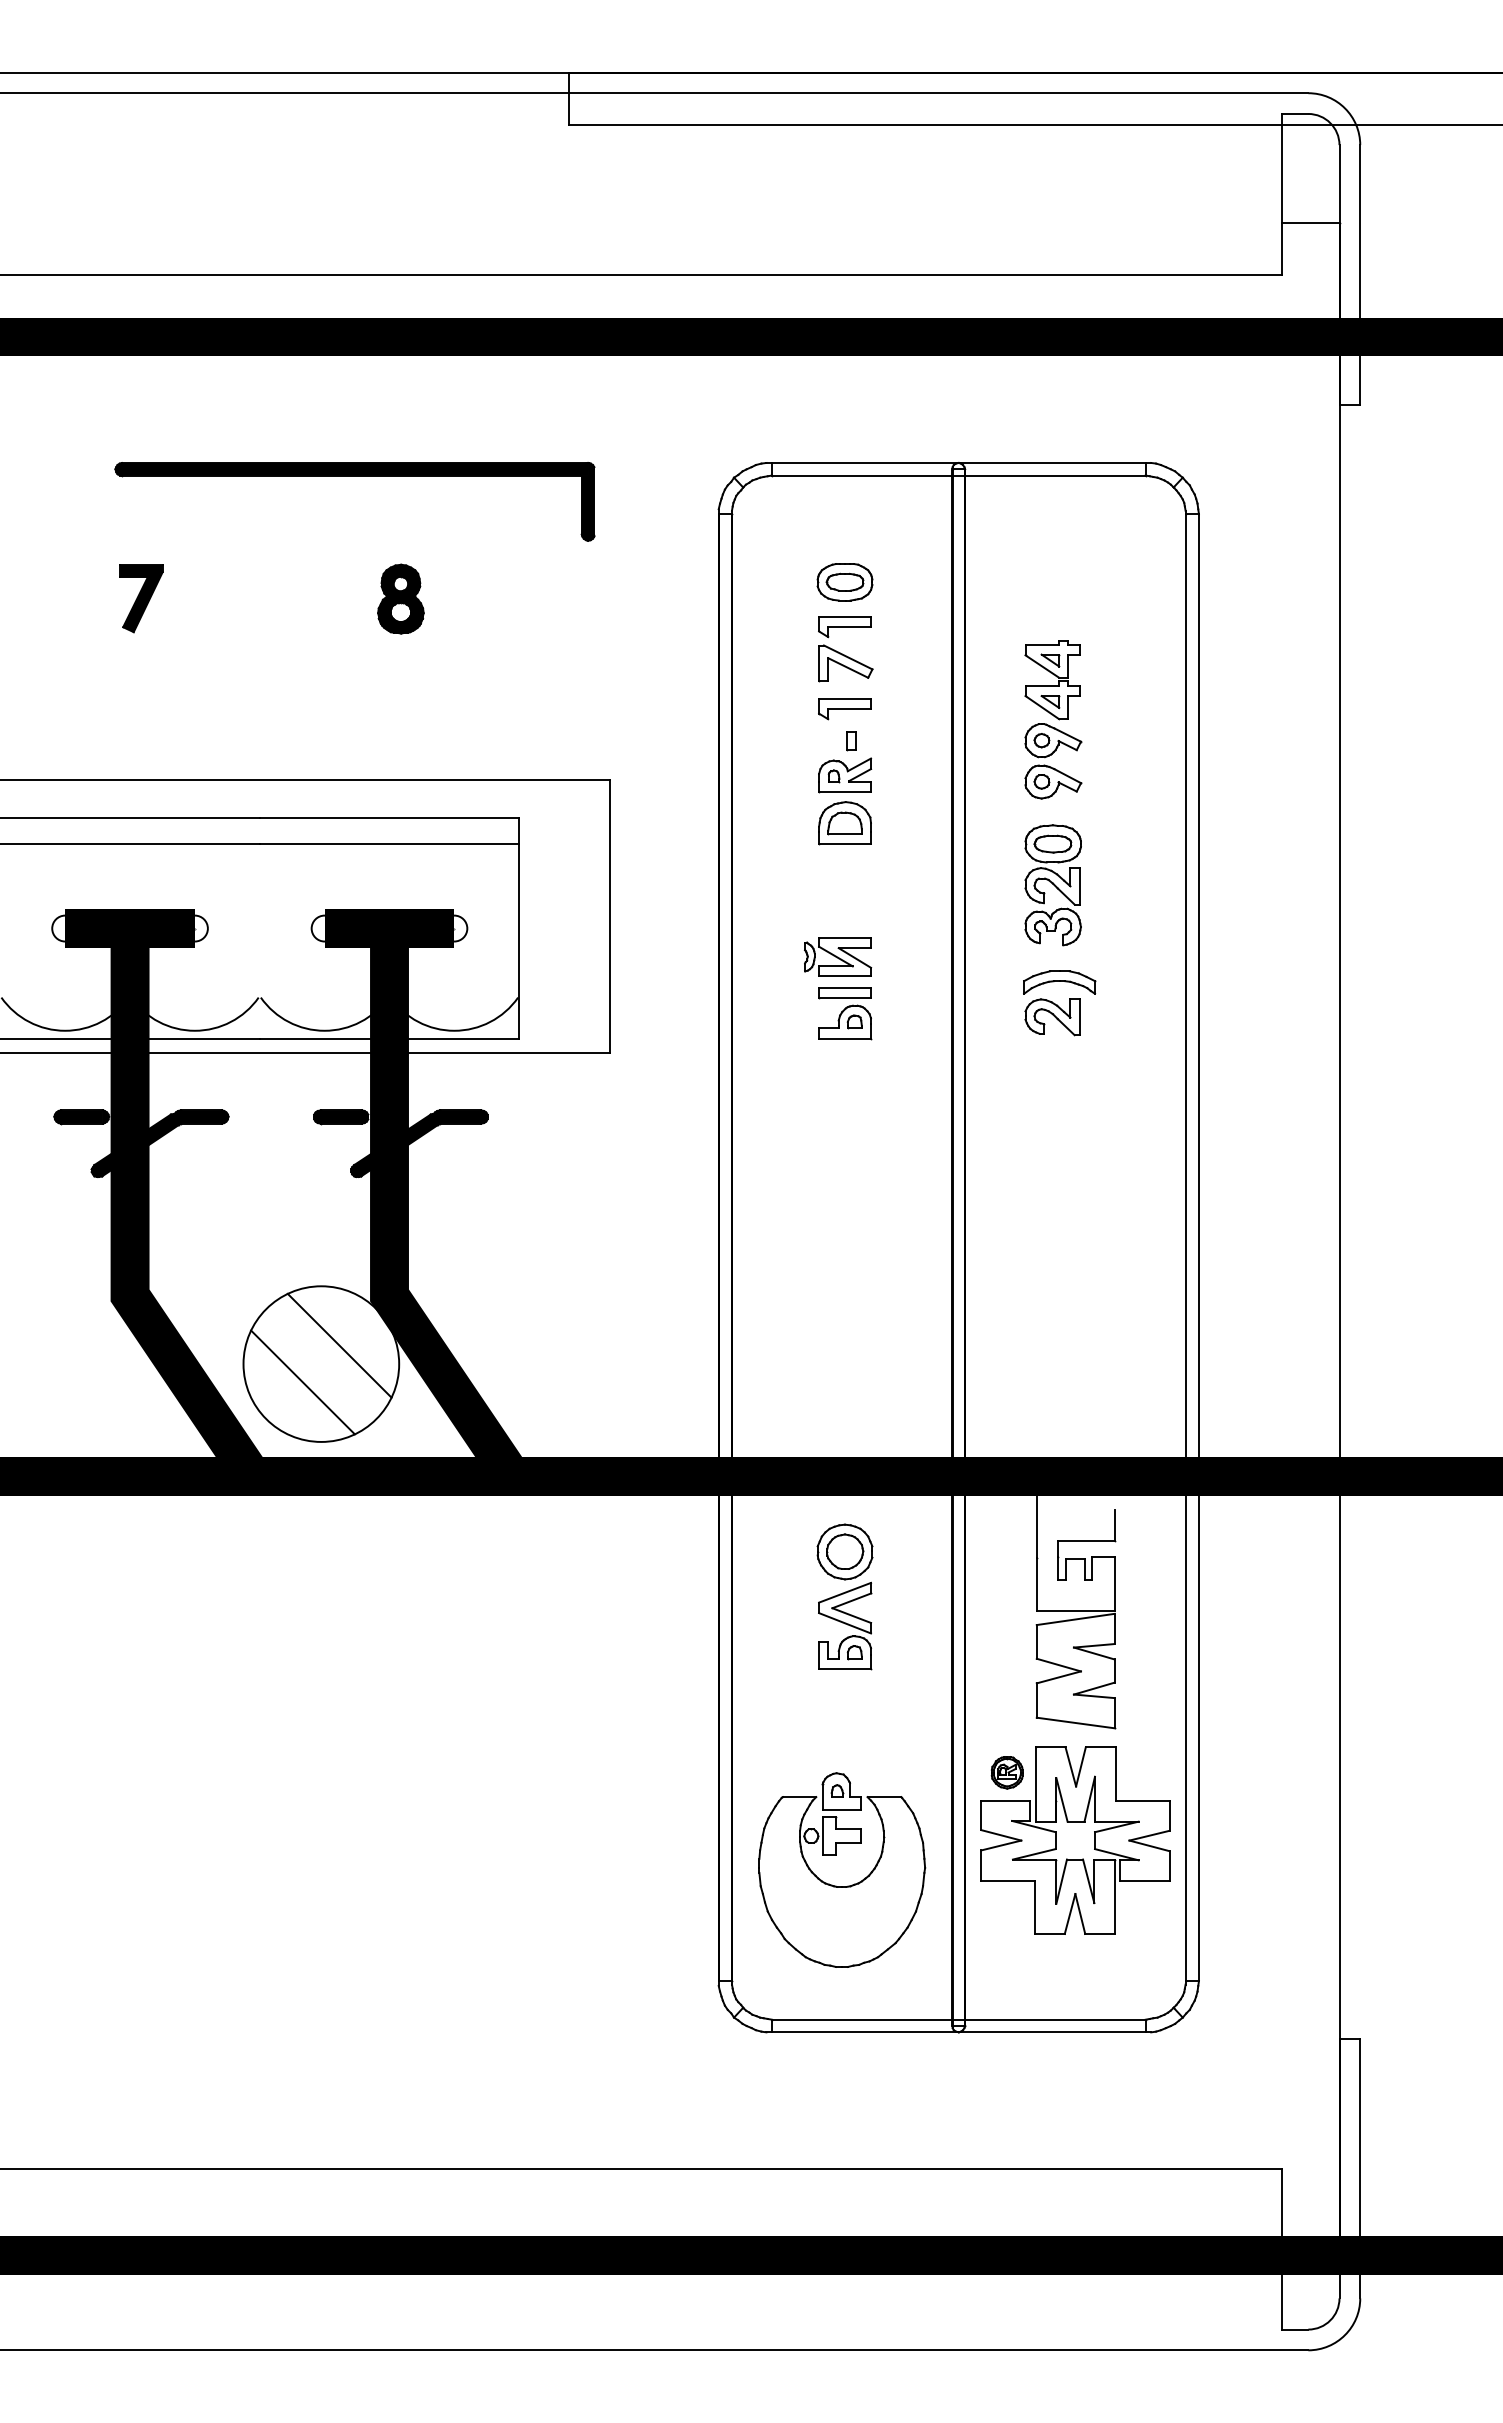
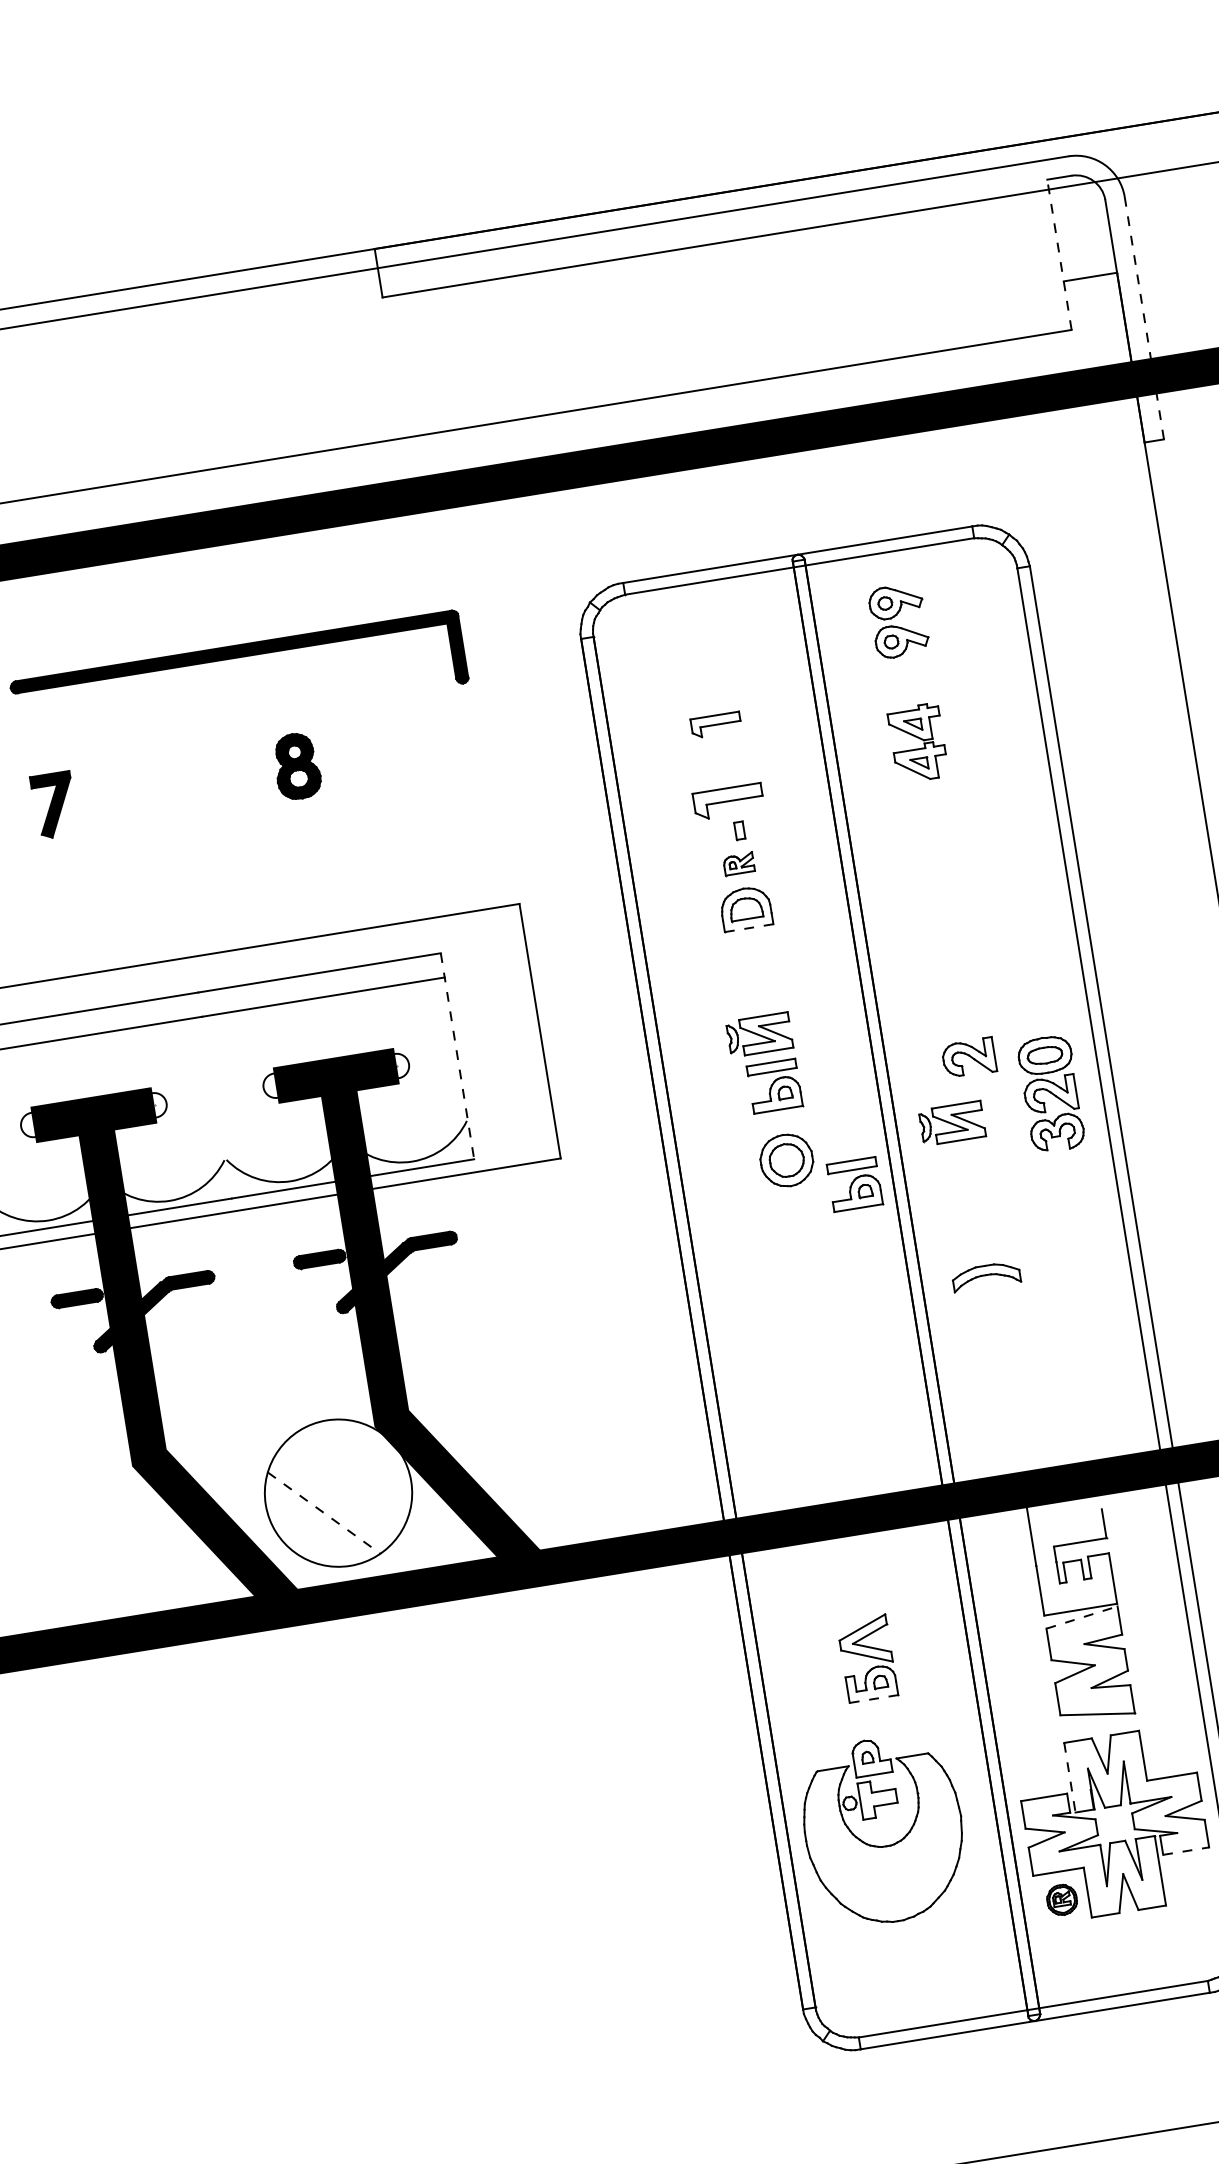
line: (1282, 193) -> (1059, 253), solid -> dashed
line: (1360, 274) -> (1144, 317), solid -> dashed
part: (844, 582) -> (709, 683), removed
part: (845, 663) -> (722, 759), removed
part: (844, 709) -> (728, 802), size x1.4
part: (1053, 761) -> (899, 621), moved
part: (845, 775) -> (739, 863), size x0.6
line: (845, 844) -> (749, 928), solid -> dashed
part: (1052, 885) -> (1050, 1094), moved
line: (519, 929) -> (457, 1057), solid -> dashed
part: (1059, 982) -> (986, 1276), moved
part: (1024, 1081) -> (952, 1122), added
part: (912, 1129) -> (855, 1184), added
line: (339, 1345) -> (352, 1473), removed
line: (303, 1382) -> (324, 1513), solid -> dashed
part: (844, 1551) -> (786, 1160), moved
line: (1076, 1619) -> (1082, 1617), solid -> dashed
line: (845, 1669) -> (874, 1699), solid -> dashed
part: (1006, 1772) -> (1061, 1899), moved
line: (1036, 1784) -> (1070, 1777), solid -> dashed
part: (836, 1855) -> (876, 1817), moved
line: (1144, 1880) -> (1185, 1851), solid -> dashed

